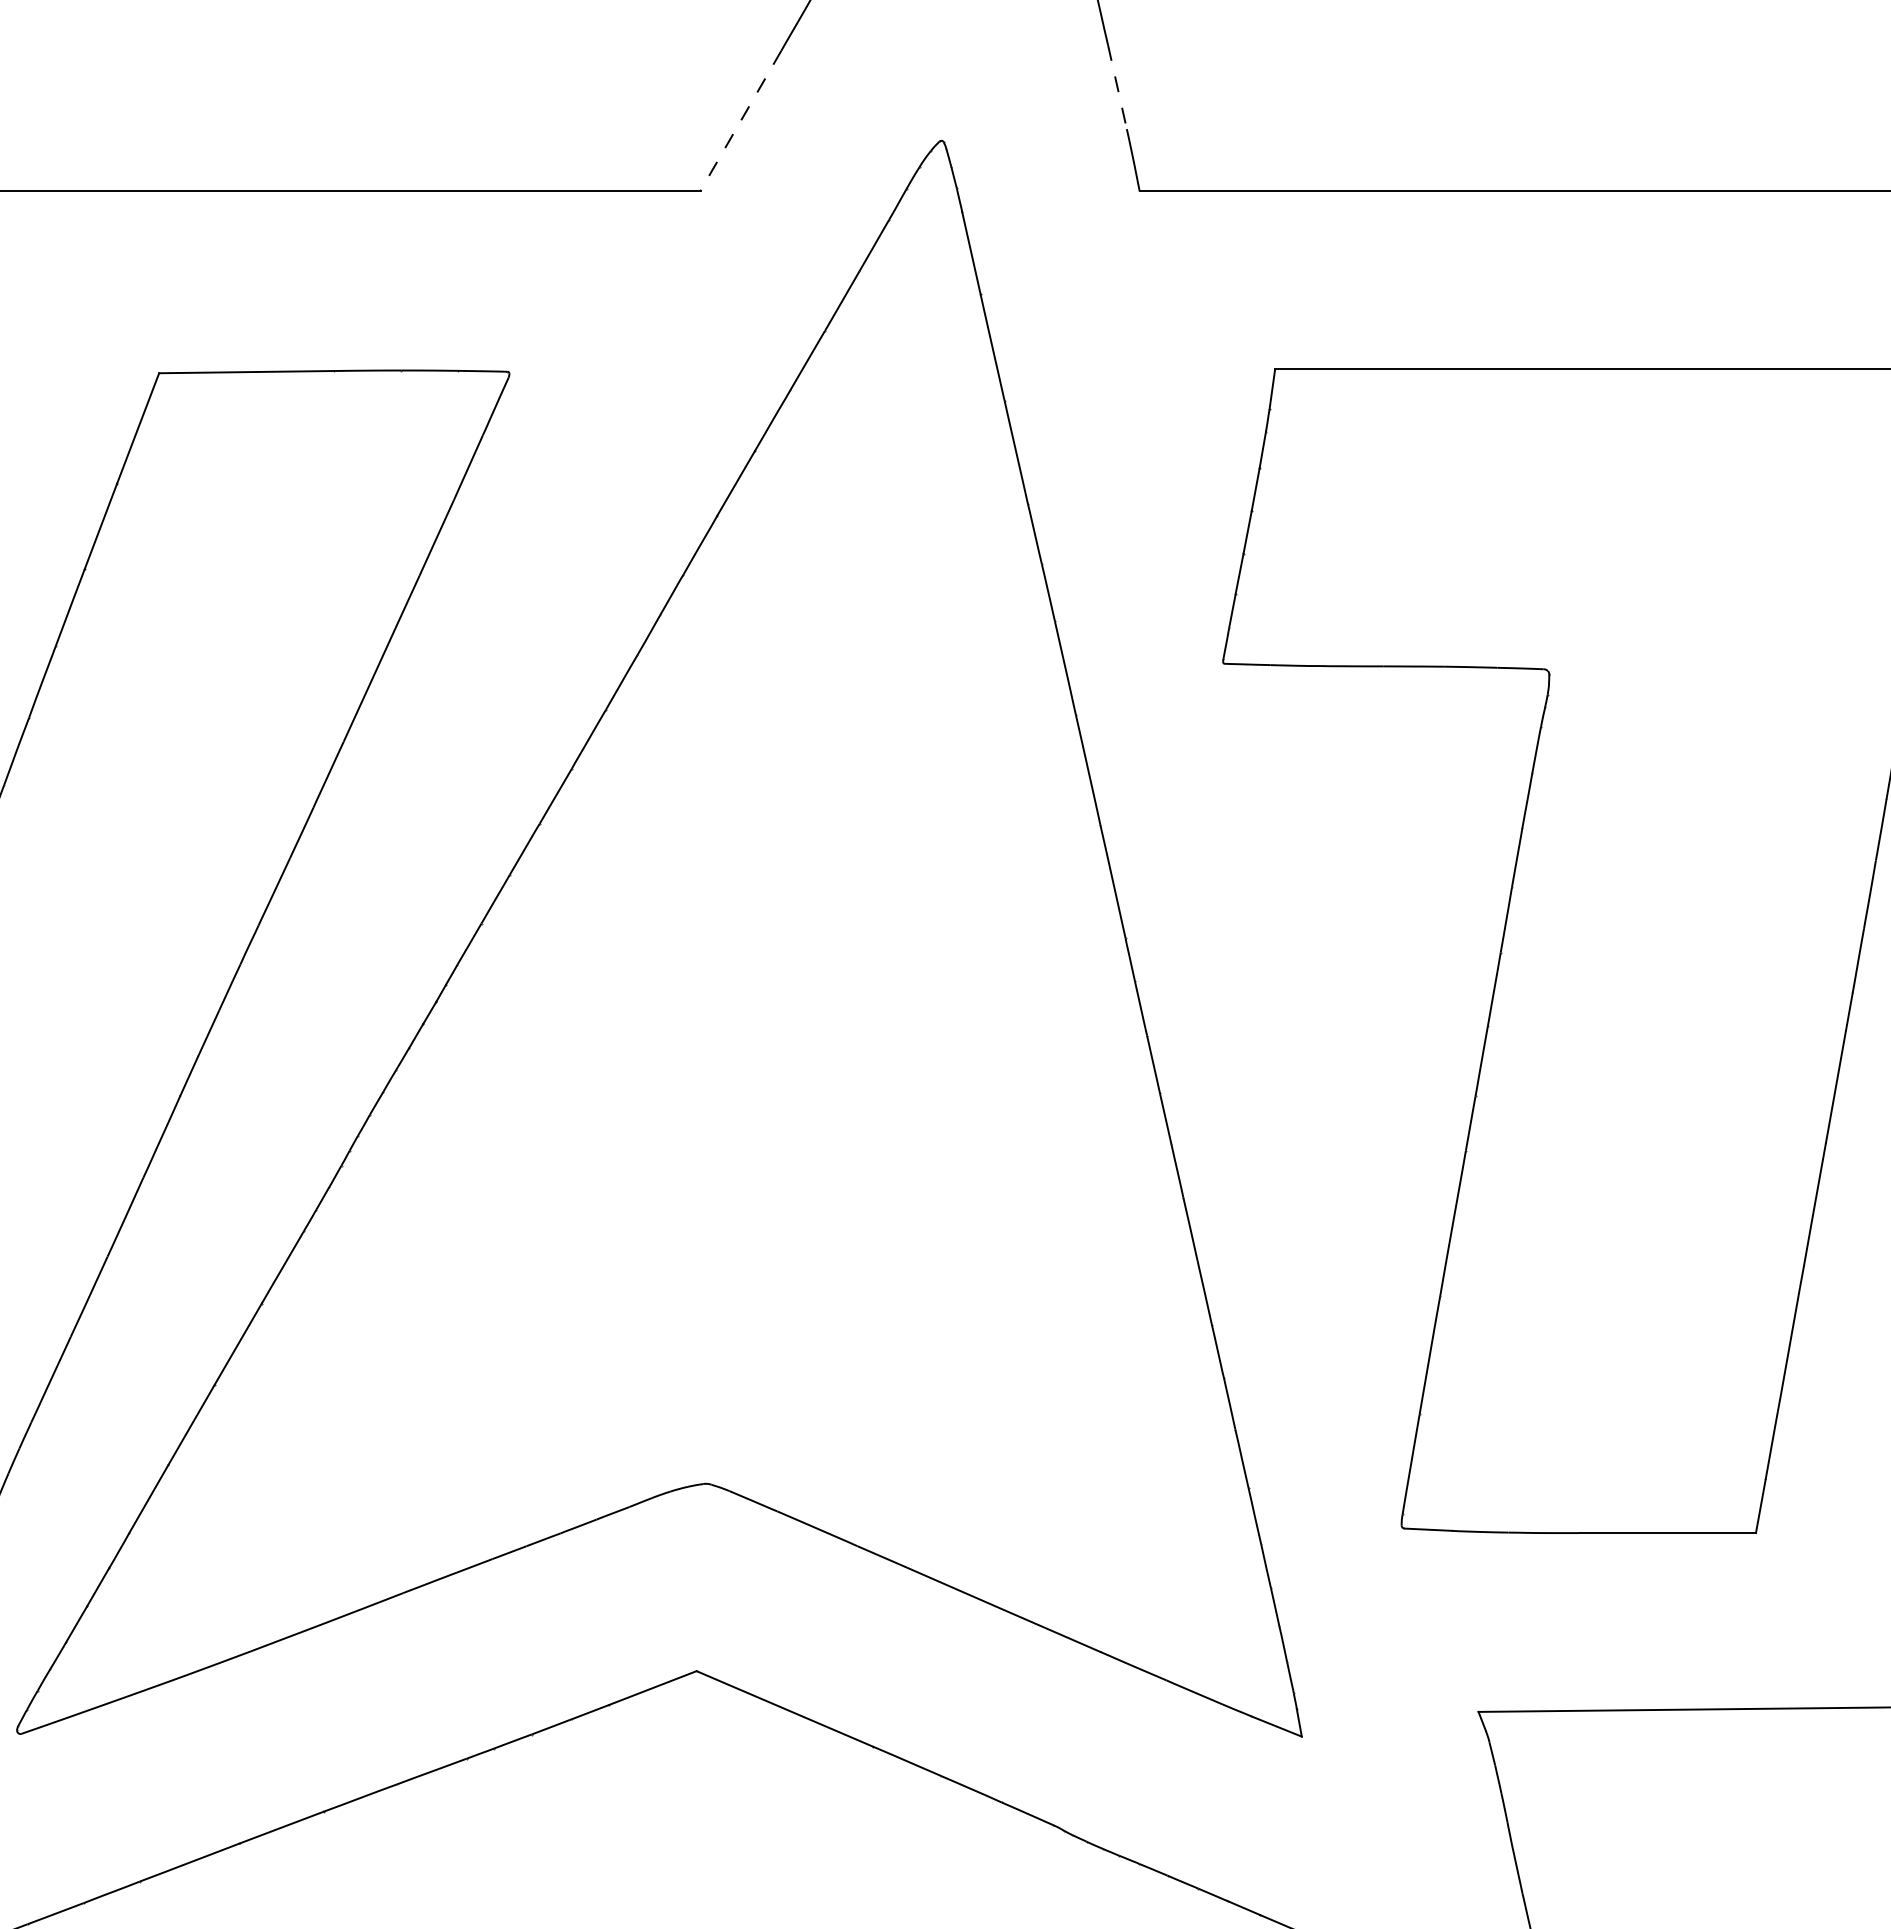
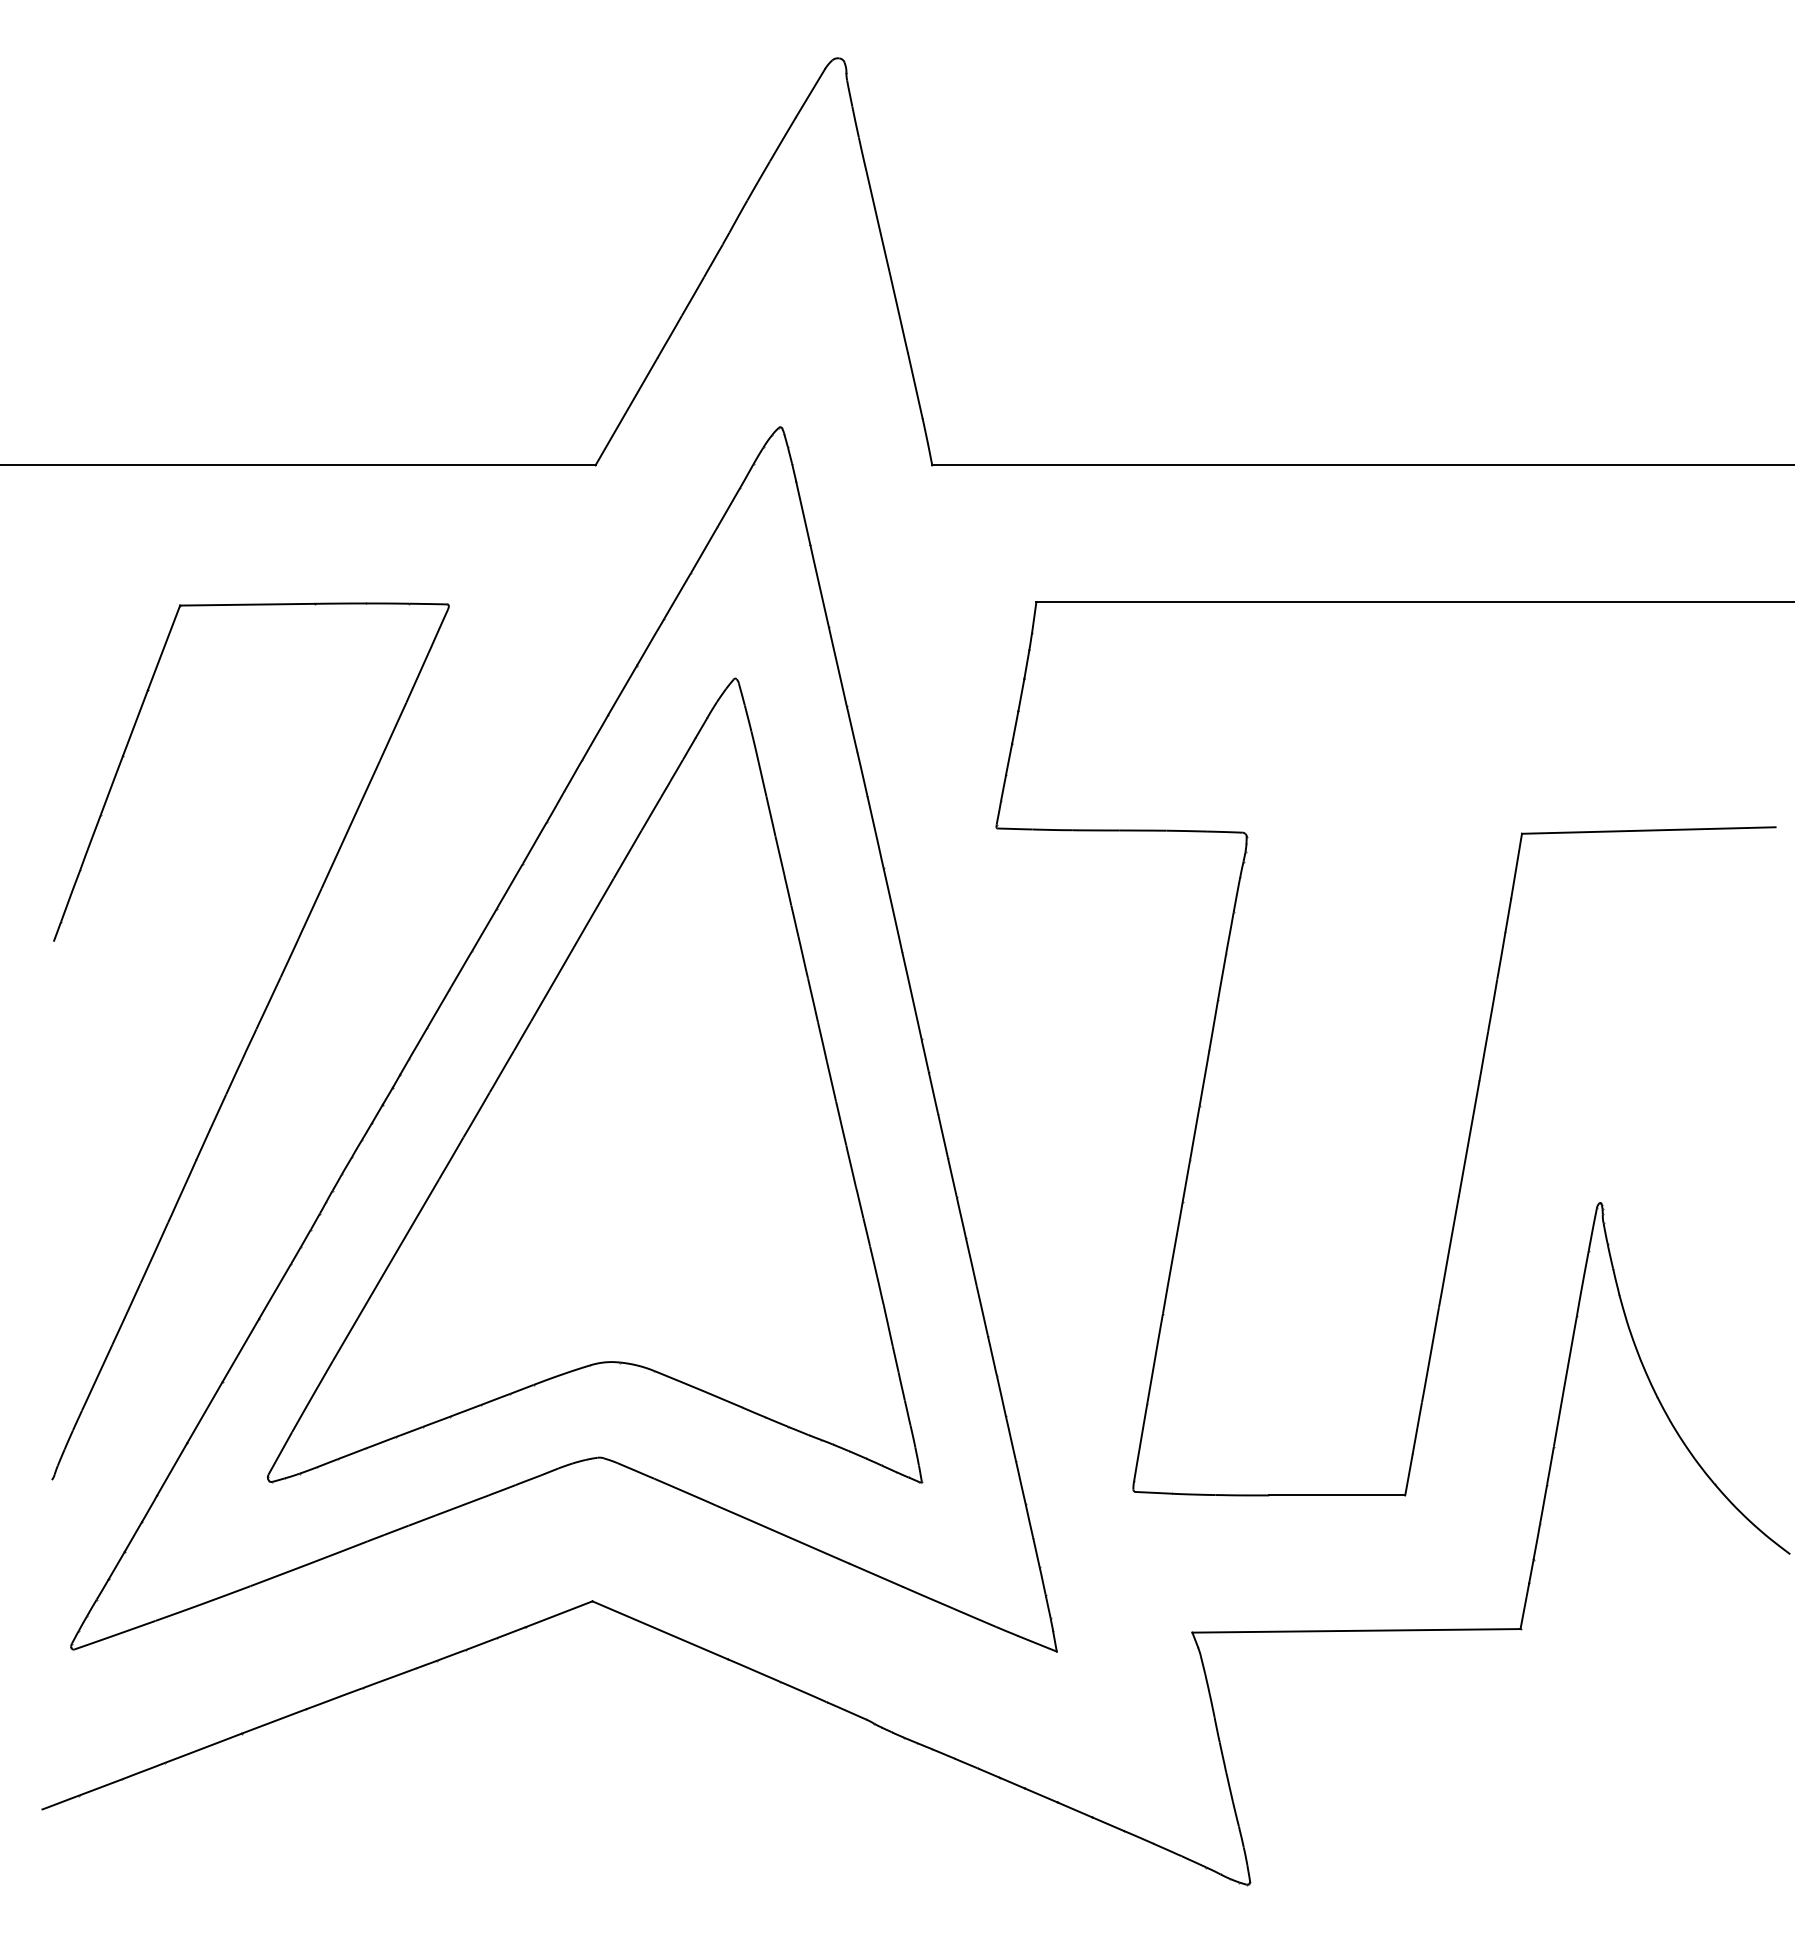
line: (1117, 87) -> (915, 386), dashed -> solid
line: (740, 120) -> (626, 411), dashed -> solid
part: (700, 992) -> (595, 1080), added

